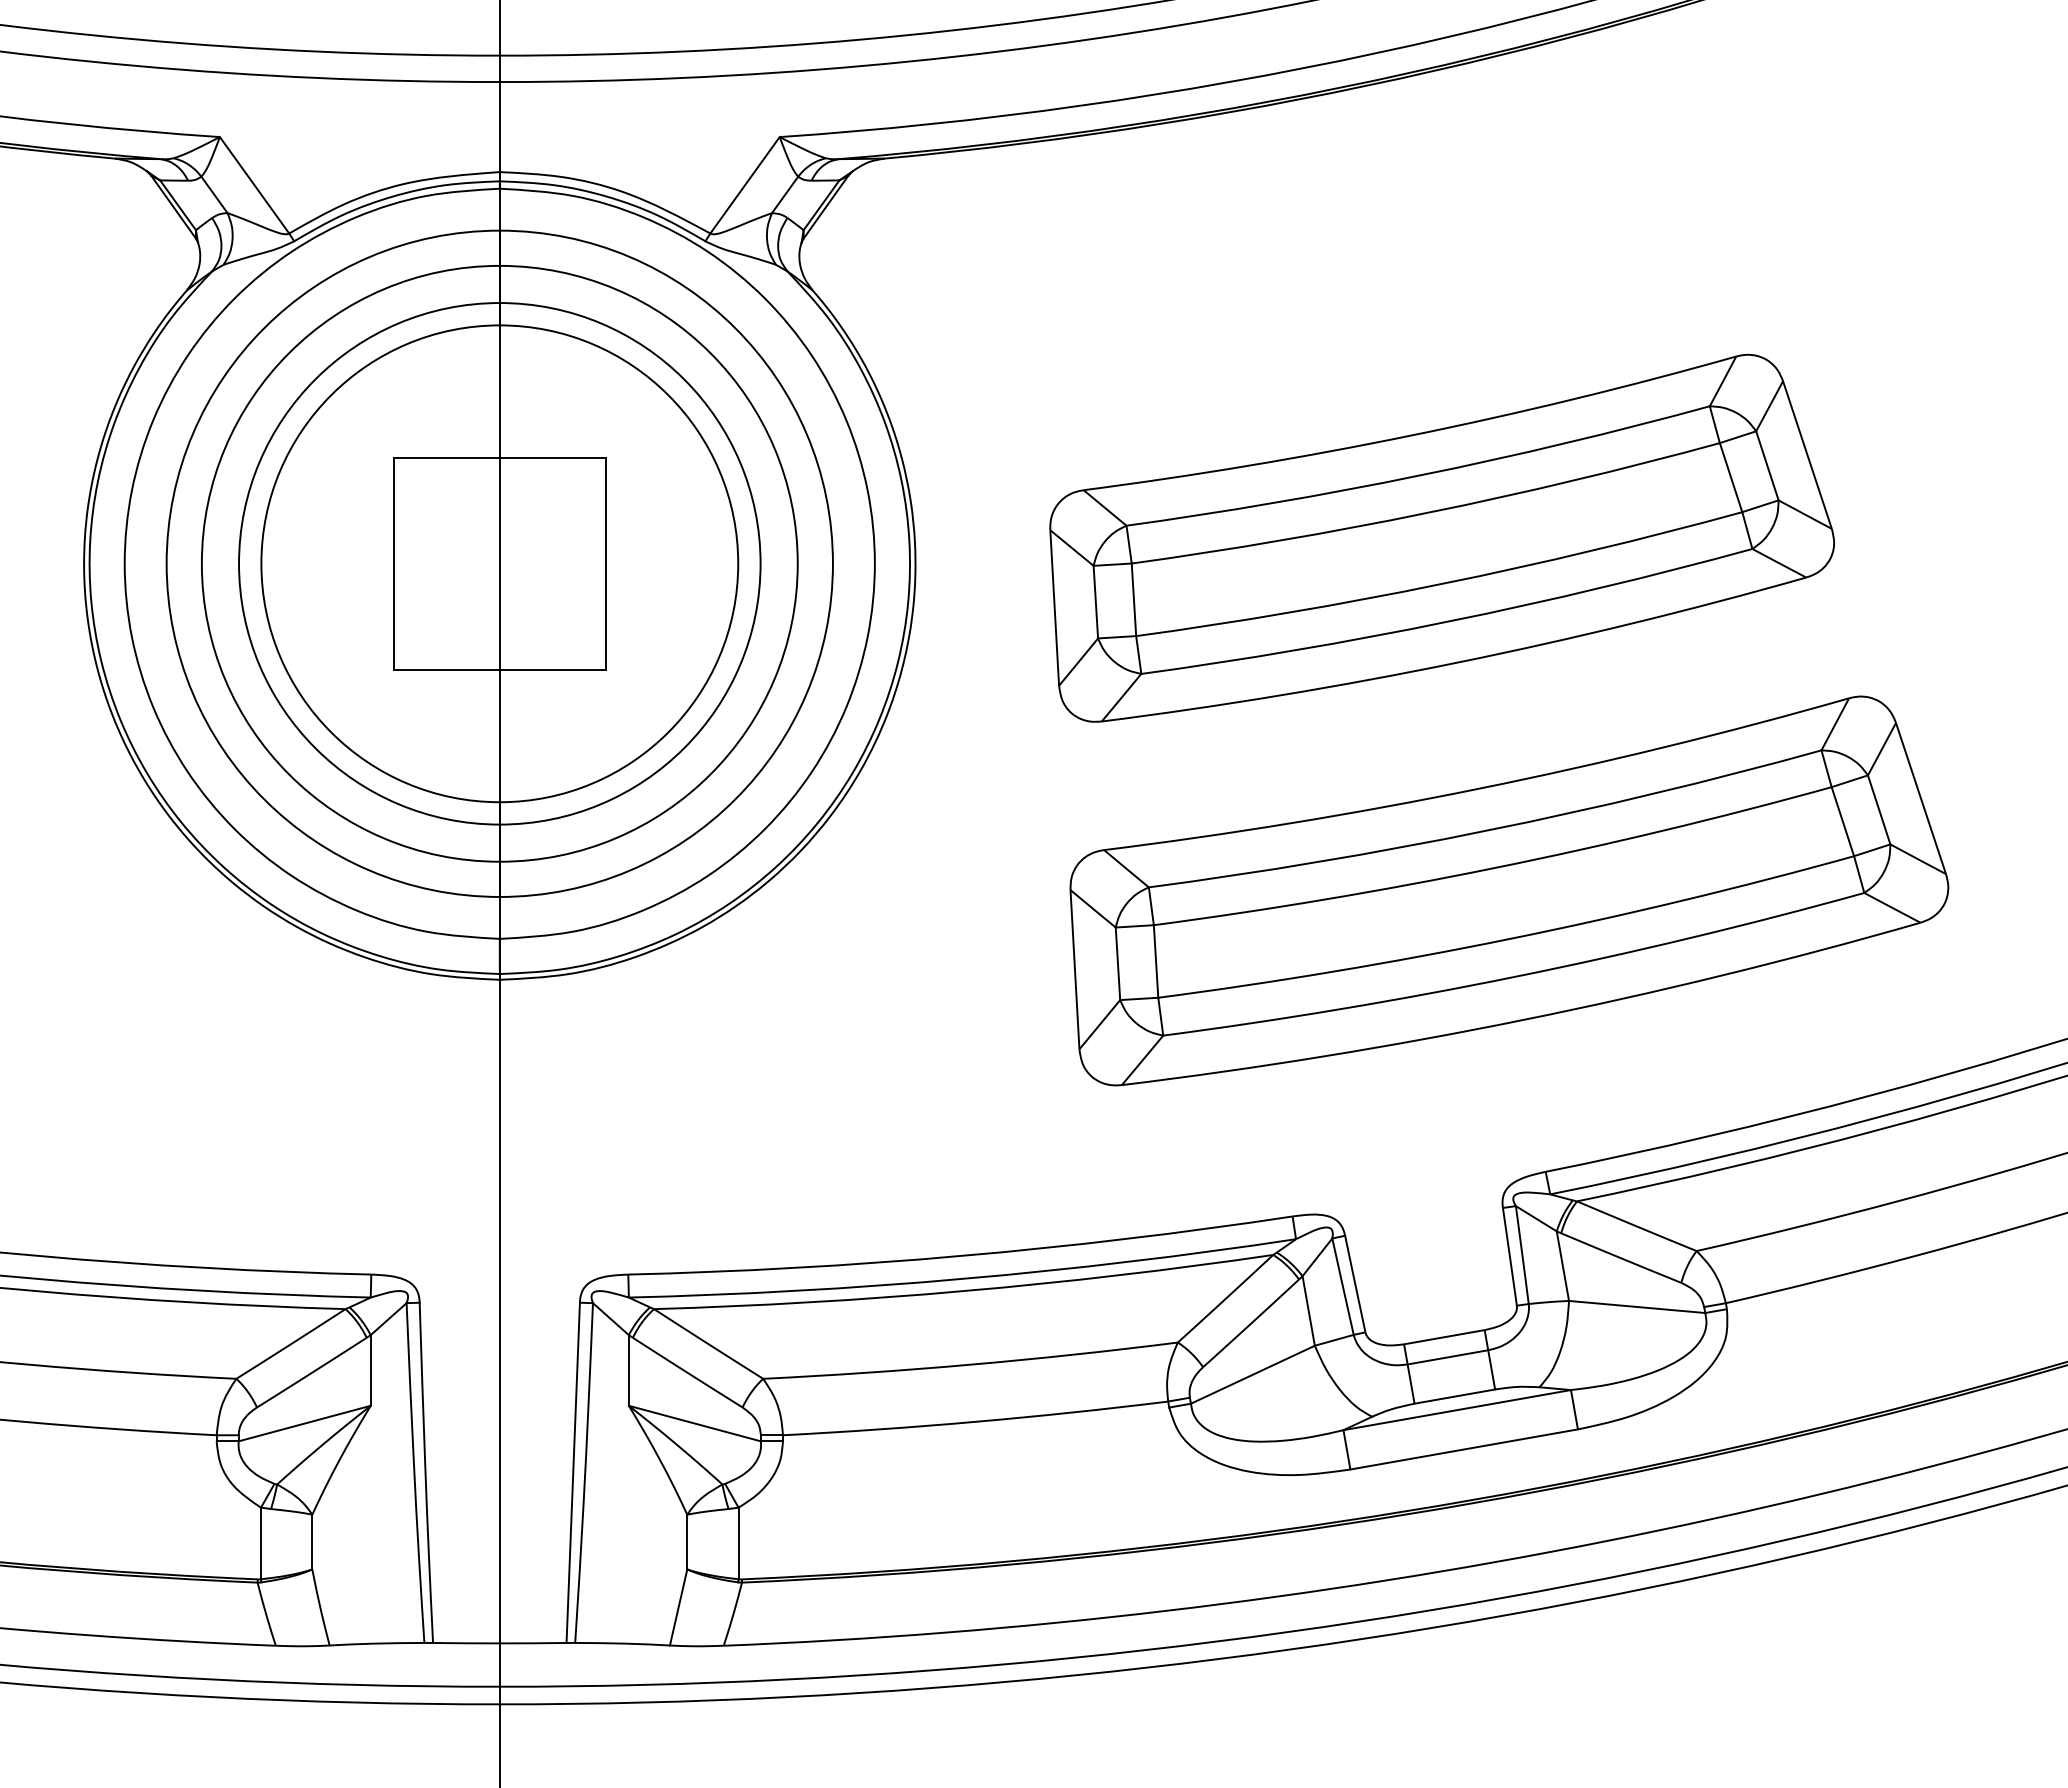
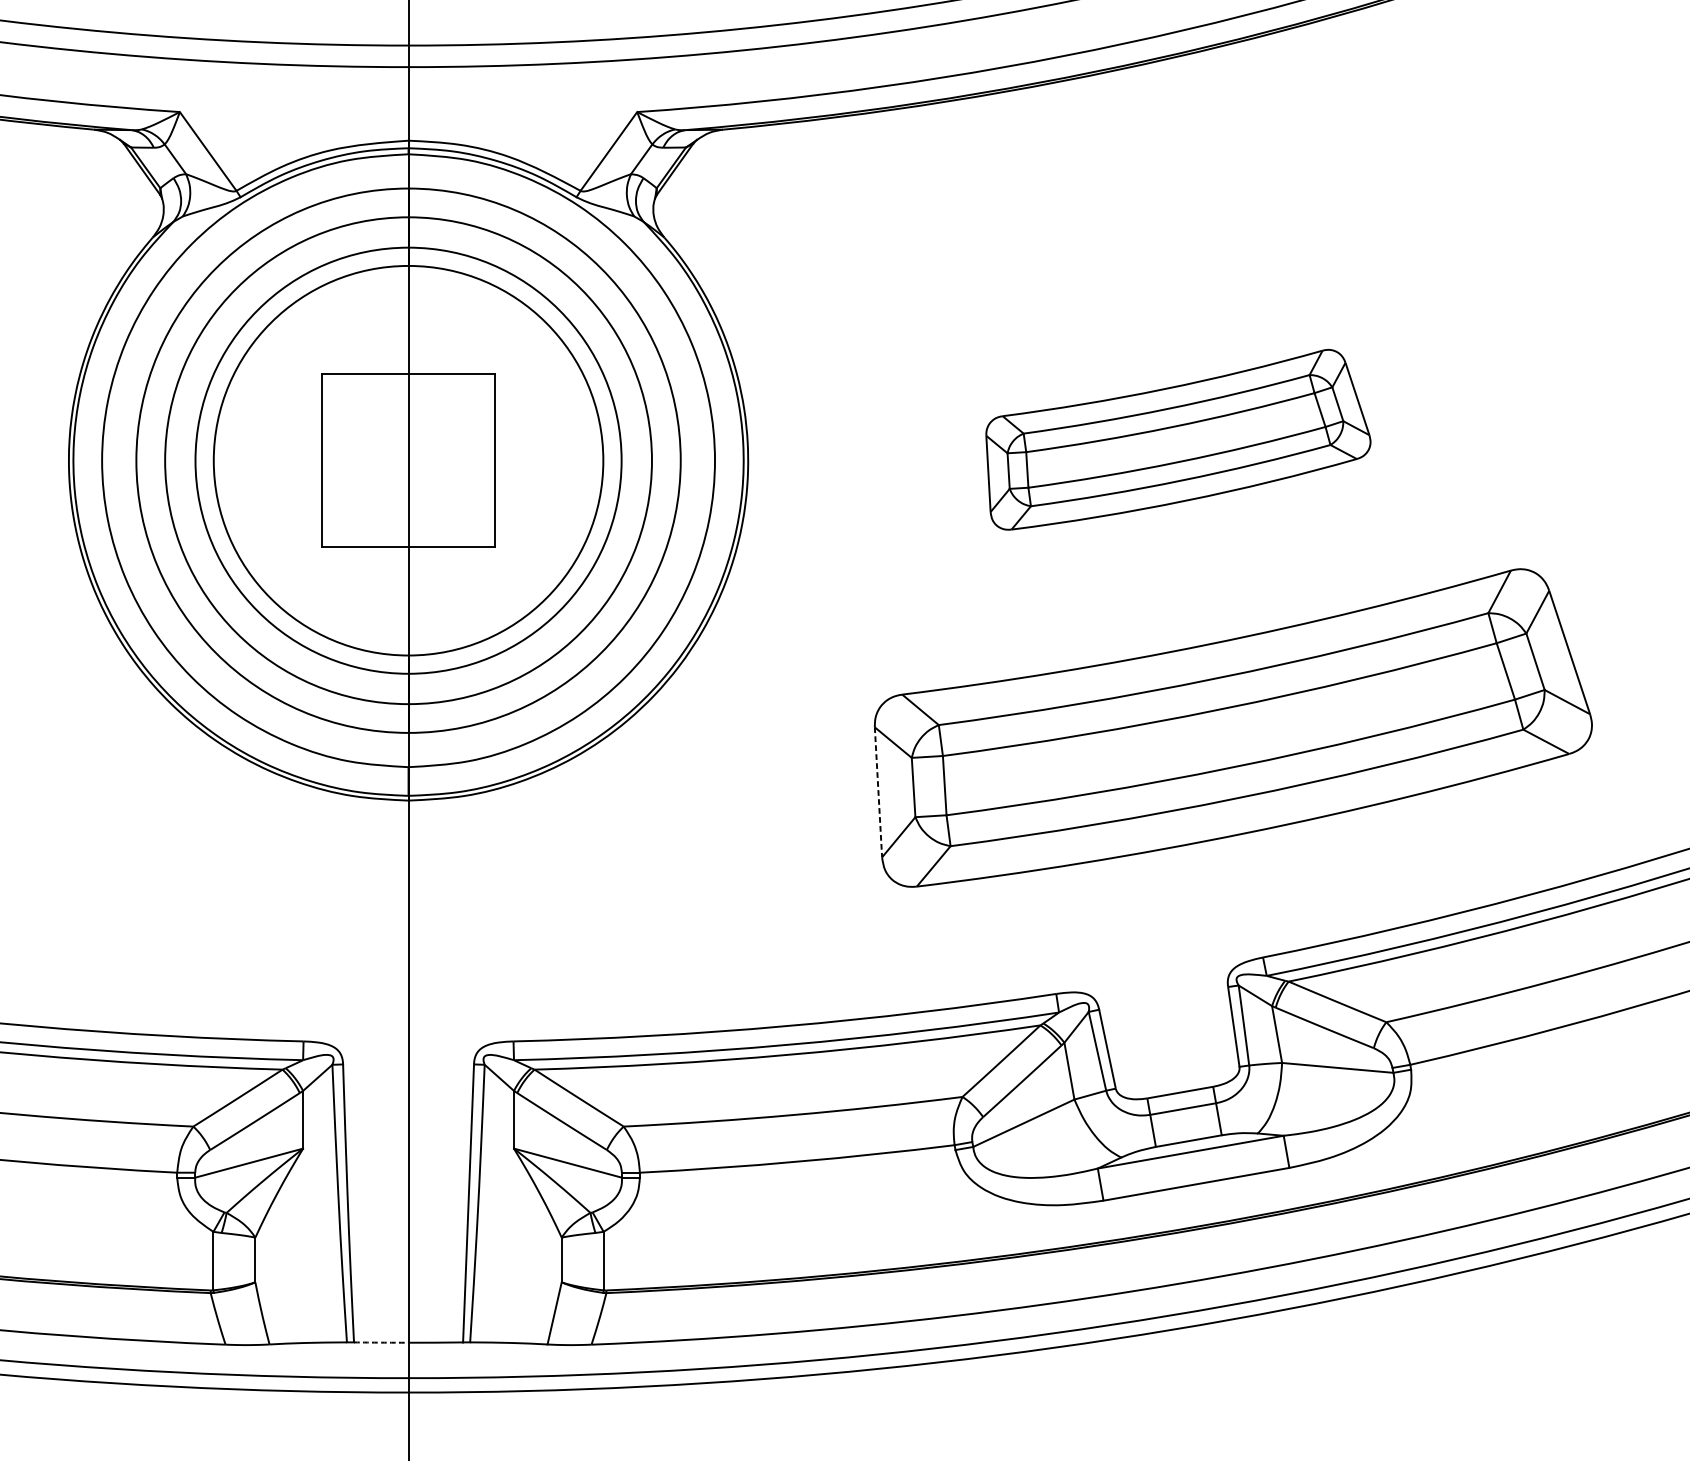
part: (1441, 537) -> (1177, 439), size x0.6
line: (1075, 970) -> (878, 793), solid -> dashed
arc: (466, 1643) -> (381, 1342), solid -> dashed

